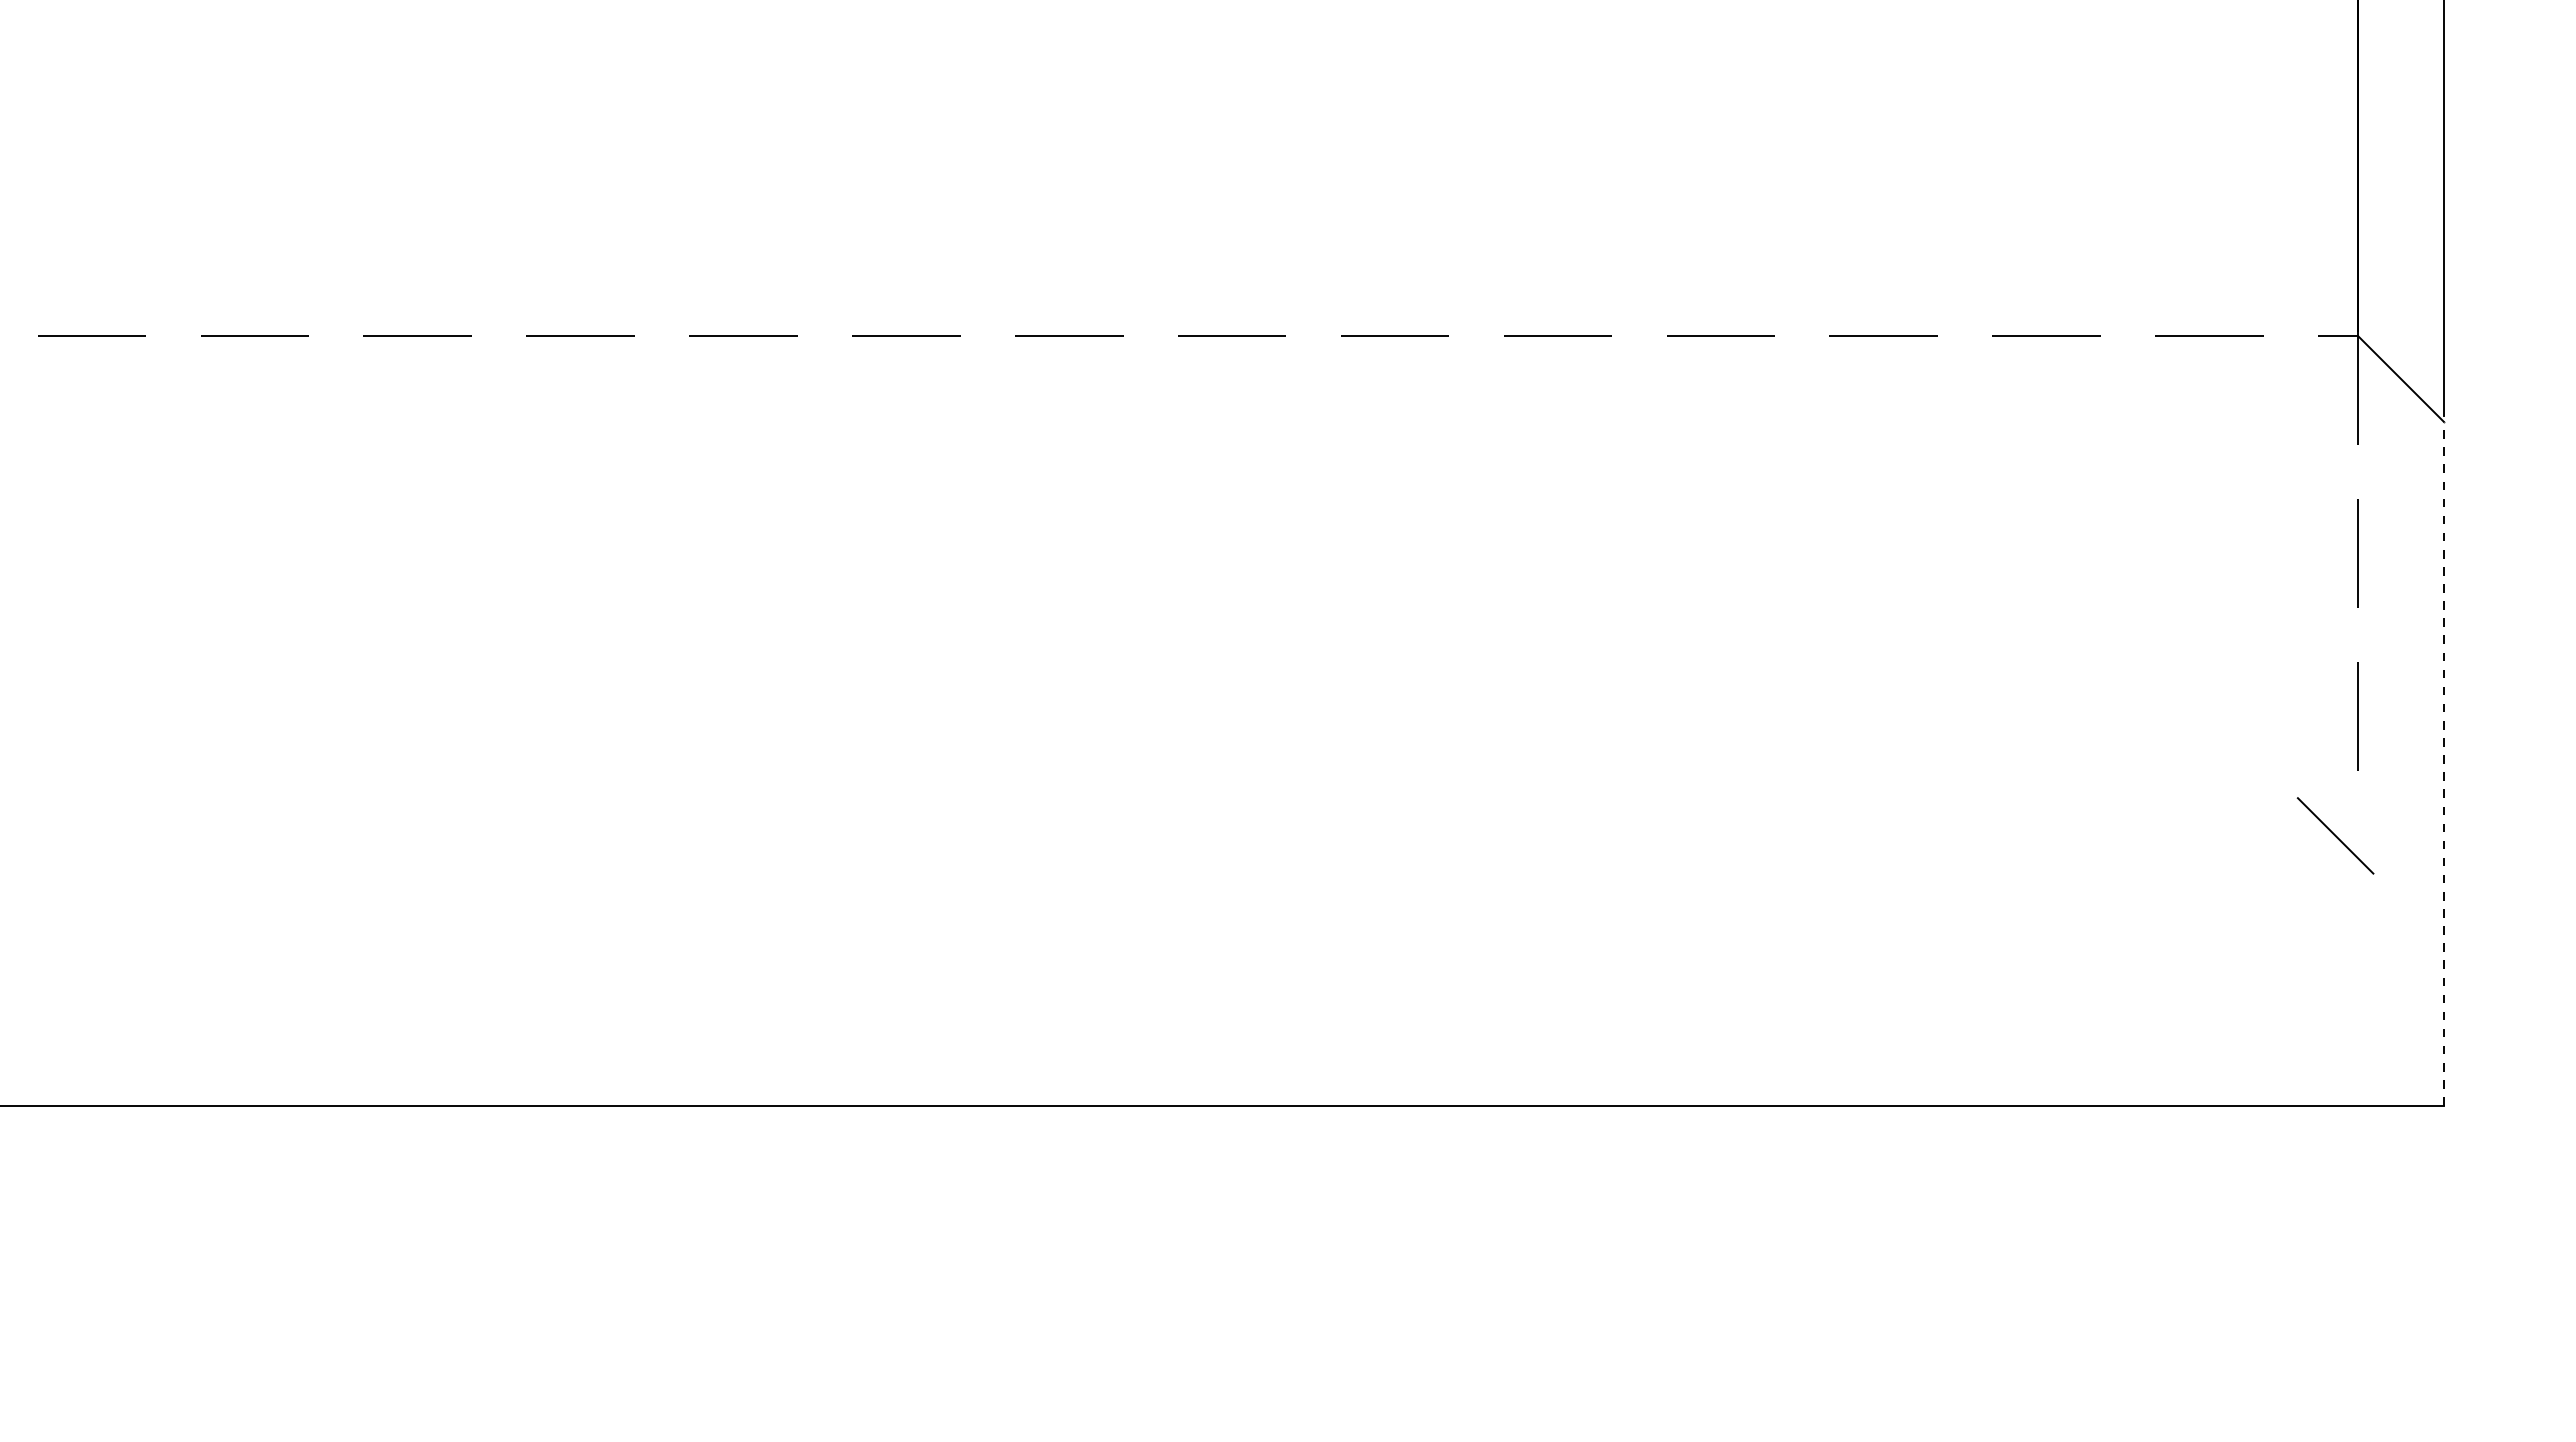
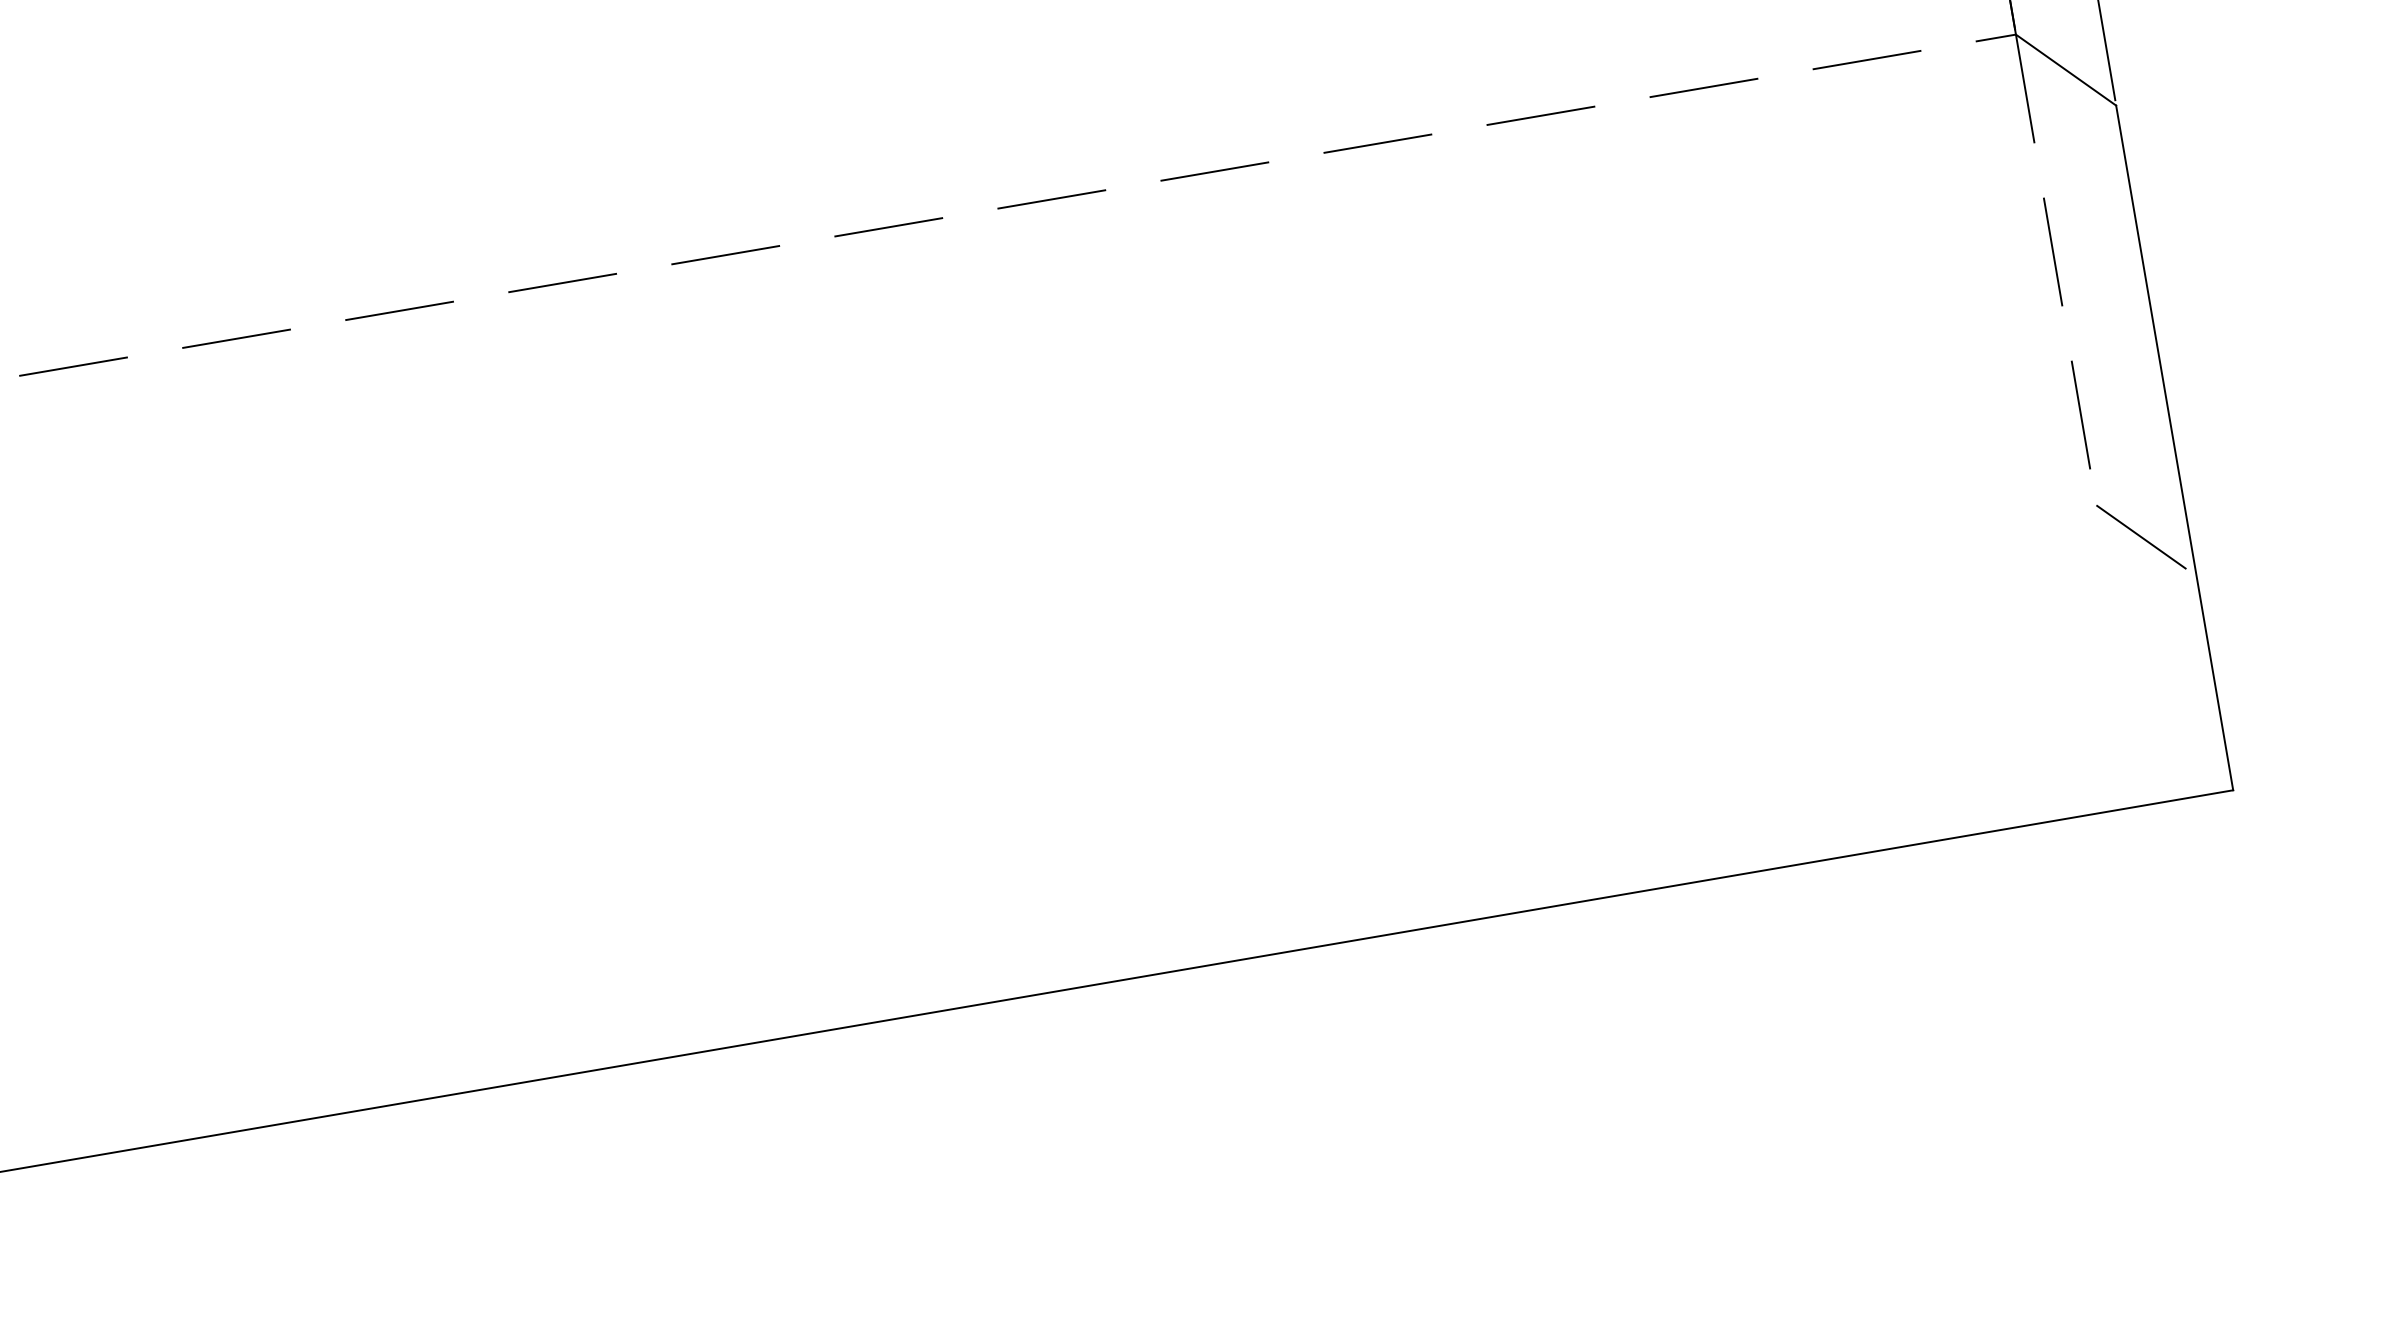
line: (2443, 763) -> (2174, 447), dashed -> solid
line: (2335, 835) -> (2141, 536), moved

